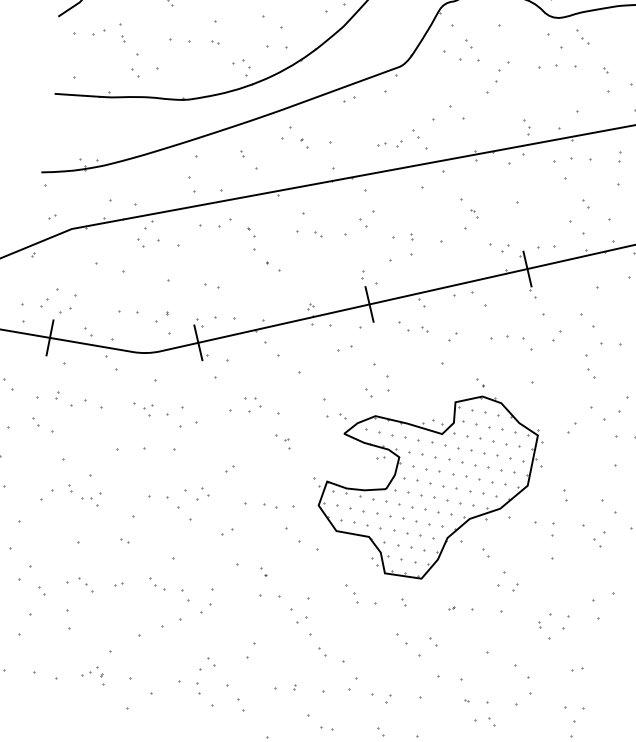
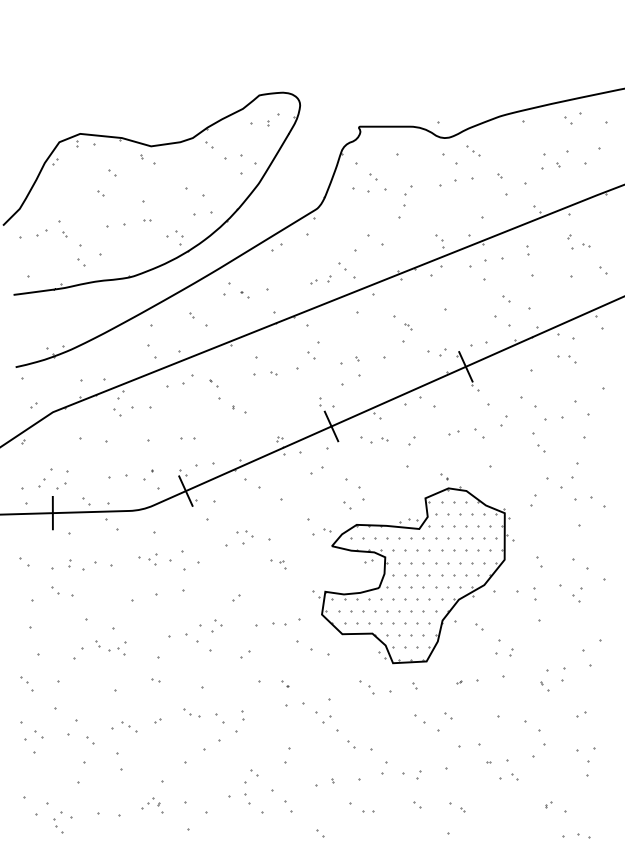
part: (499, 337) -> (453, 432), size x0.62
part: (211, 597) -> (242, 715), size x0.62
part: (543, 631) -> (544, 686), size x0.62

